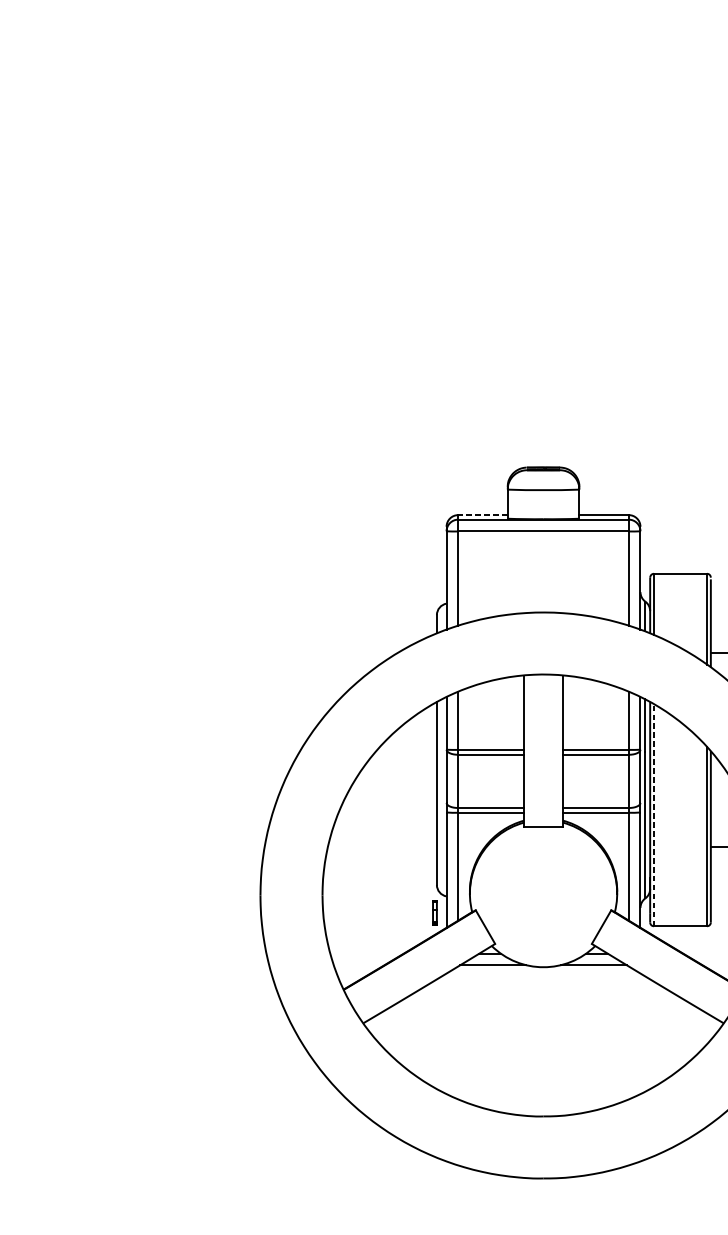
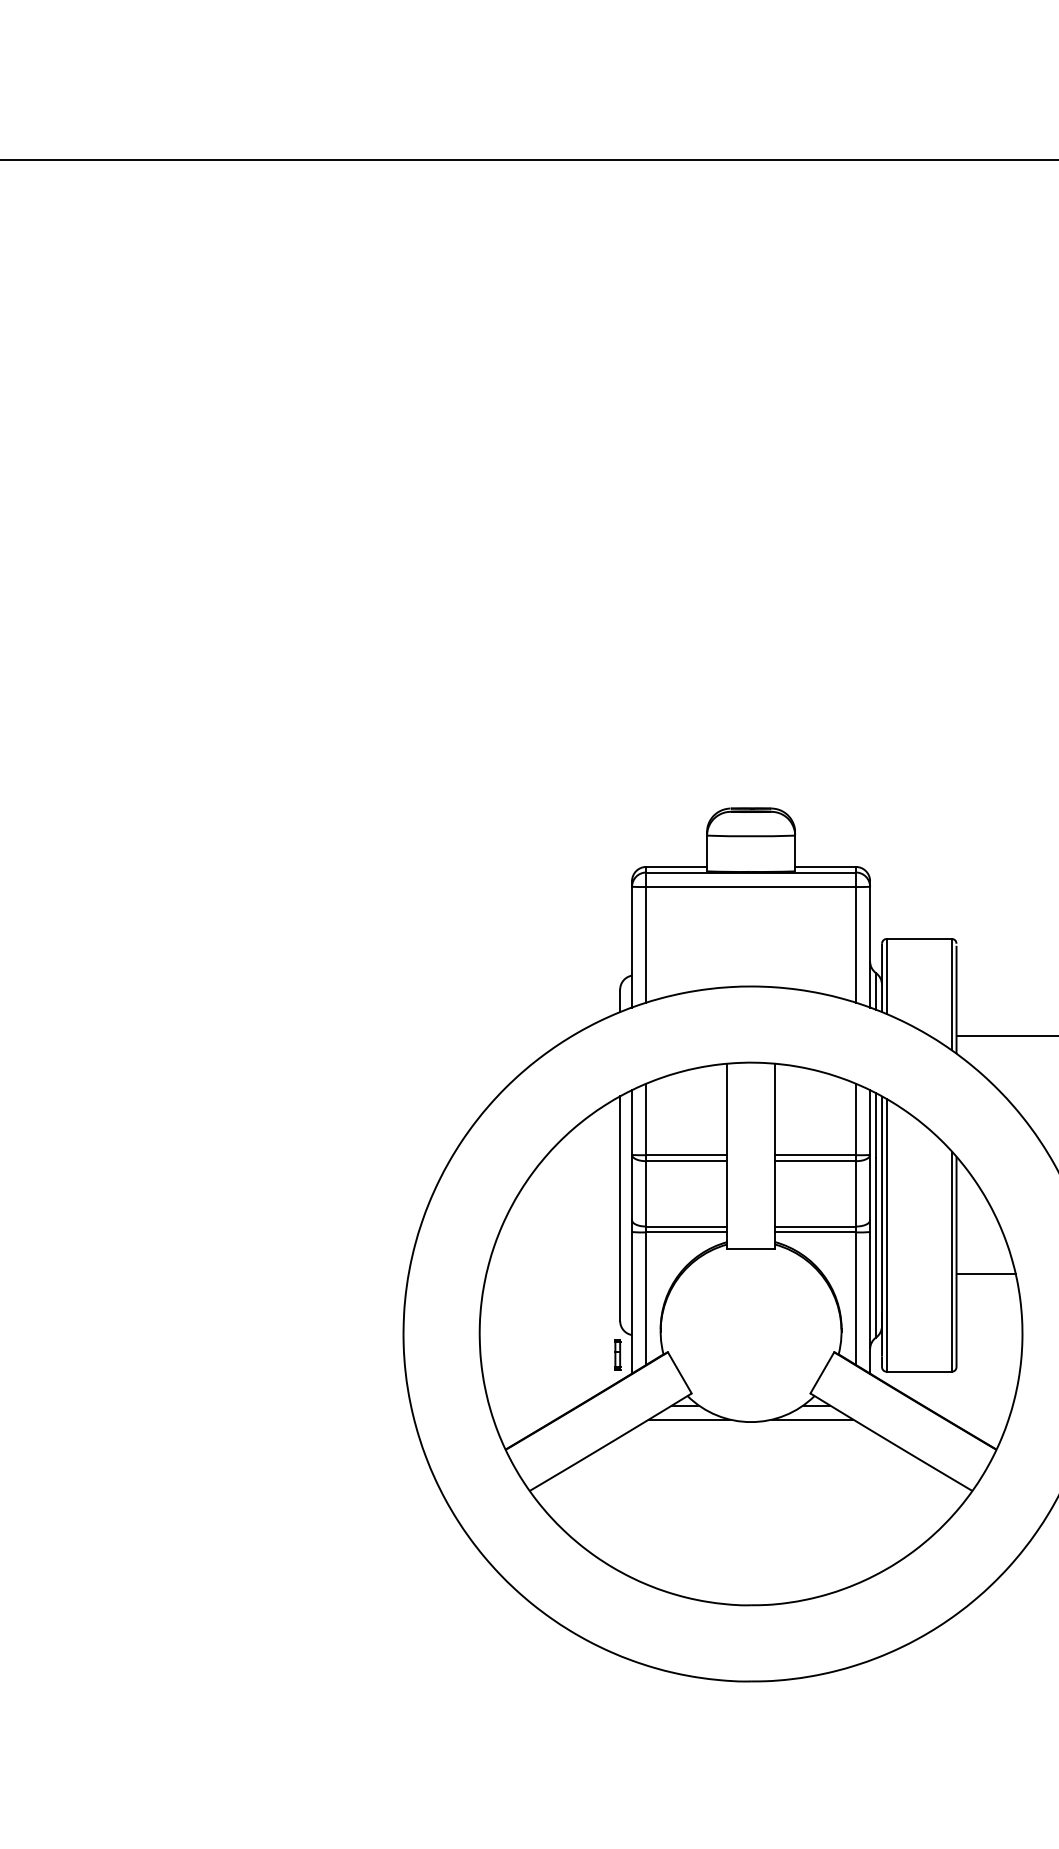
line: (482, 514) -> (676, 866), dashed -> solid
line: (653, 814) -> (886, 1234), dashed -> solid

